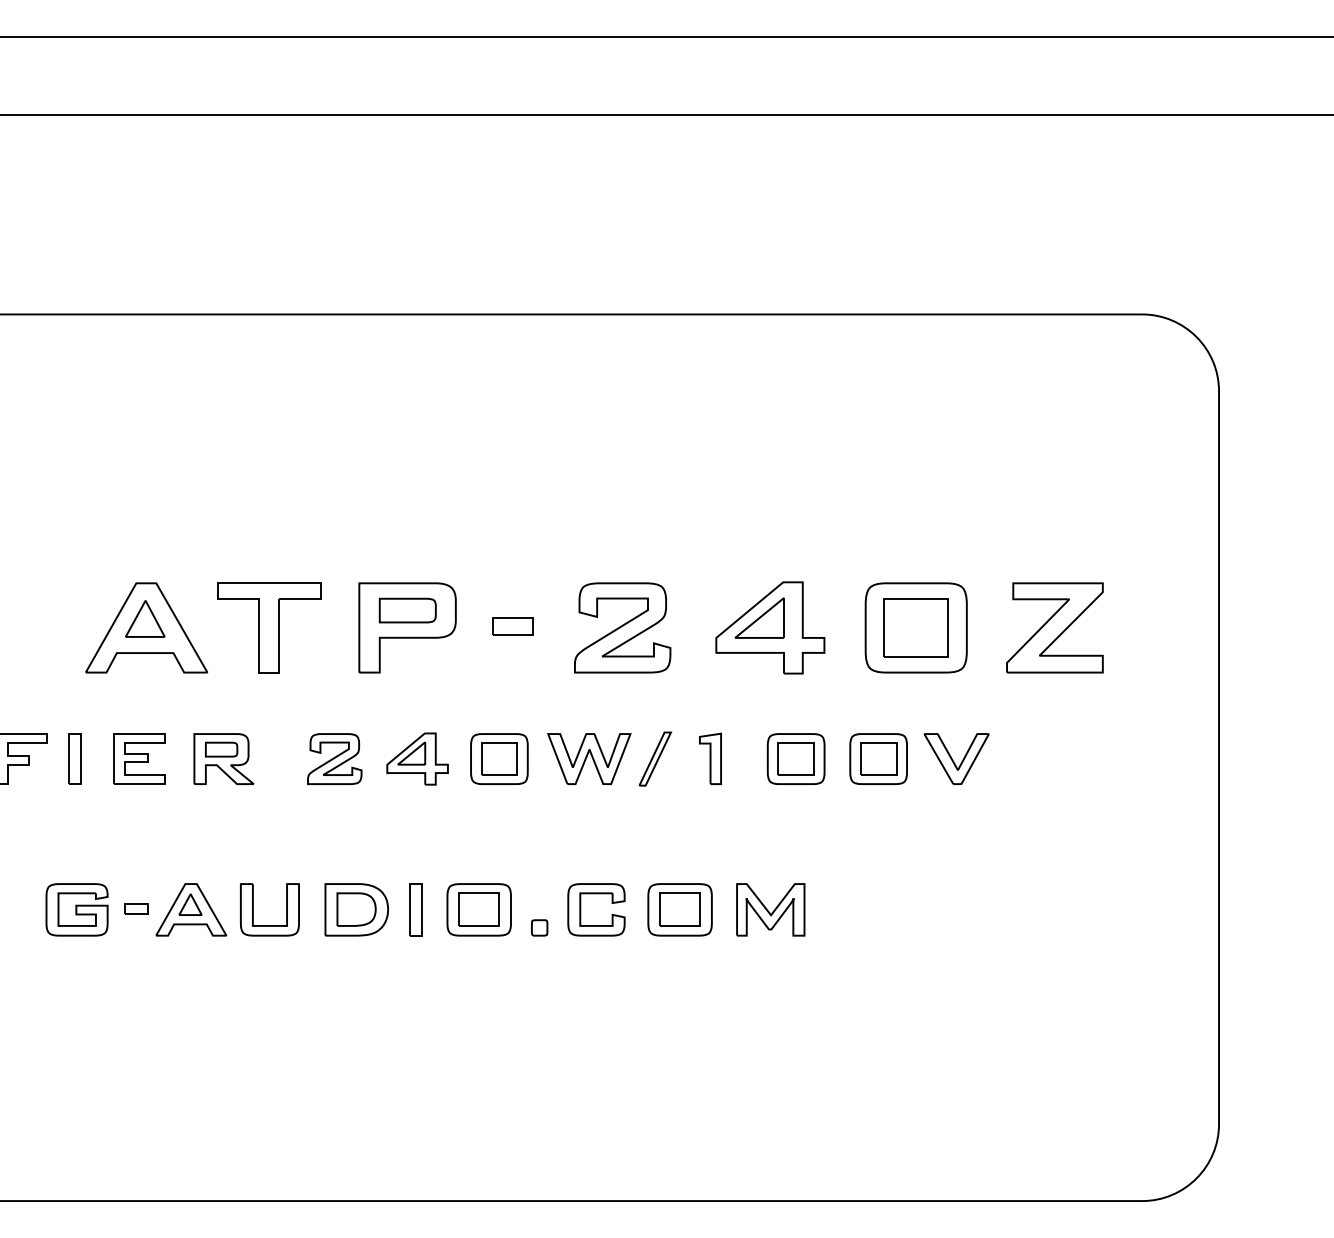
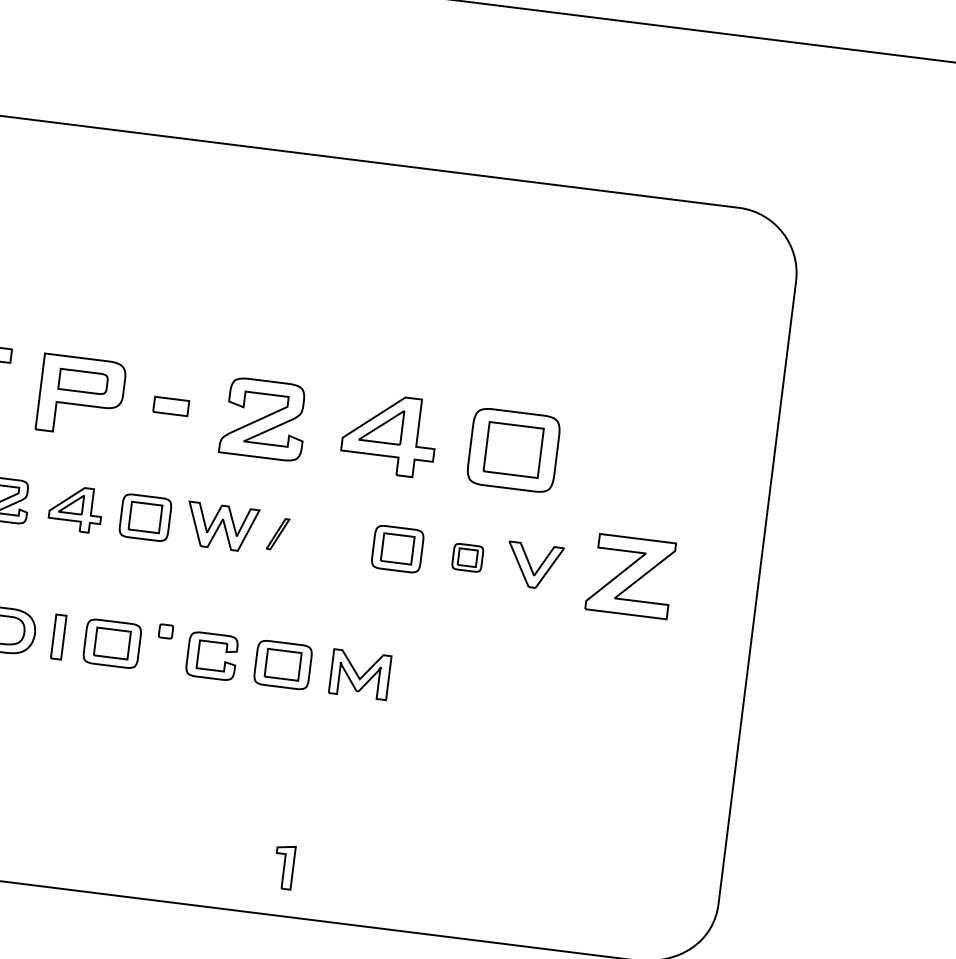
part: (1054, 627) -> (630, 575), moved
part: (655, 758) -> (278, 533), size x0.7
part: (710, 758) -> (284, 866), moved
part: (878, 758) -> (467, 557), size x0.6
part: (539, 927) -> (165, 631), moved

